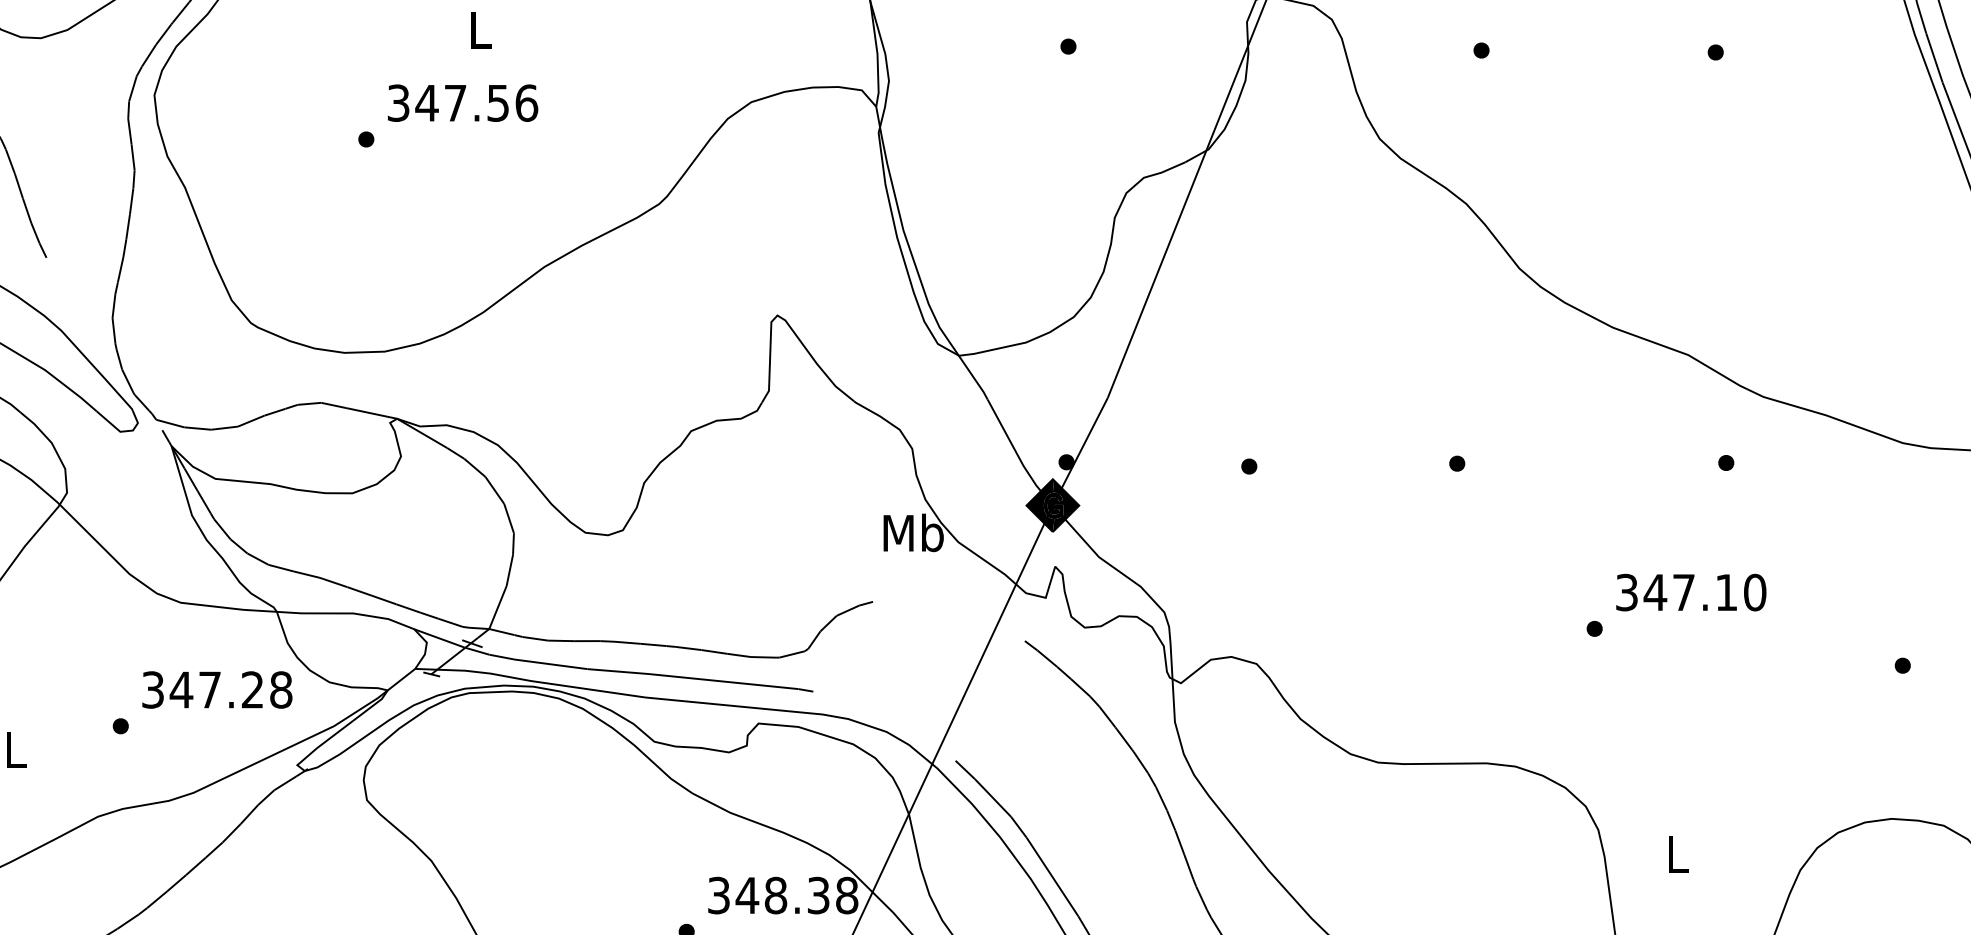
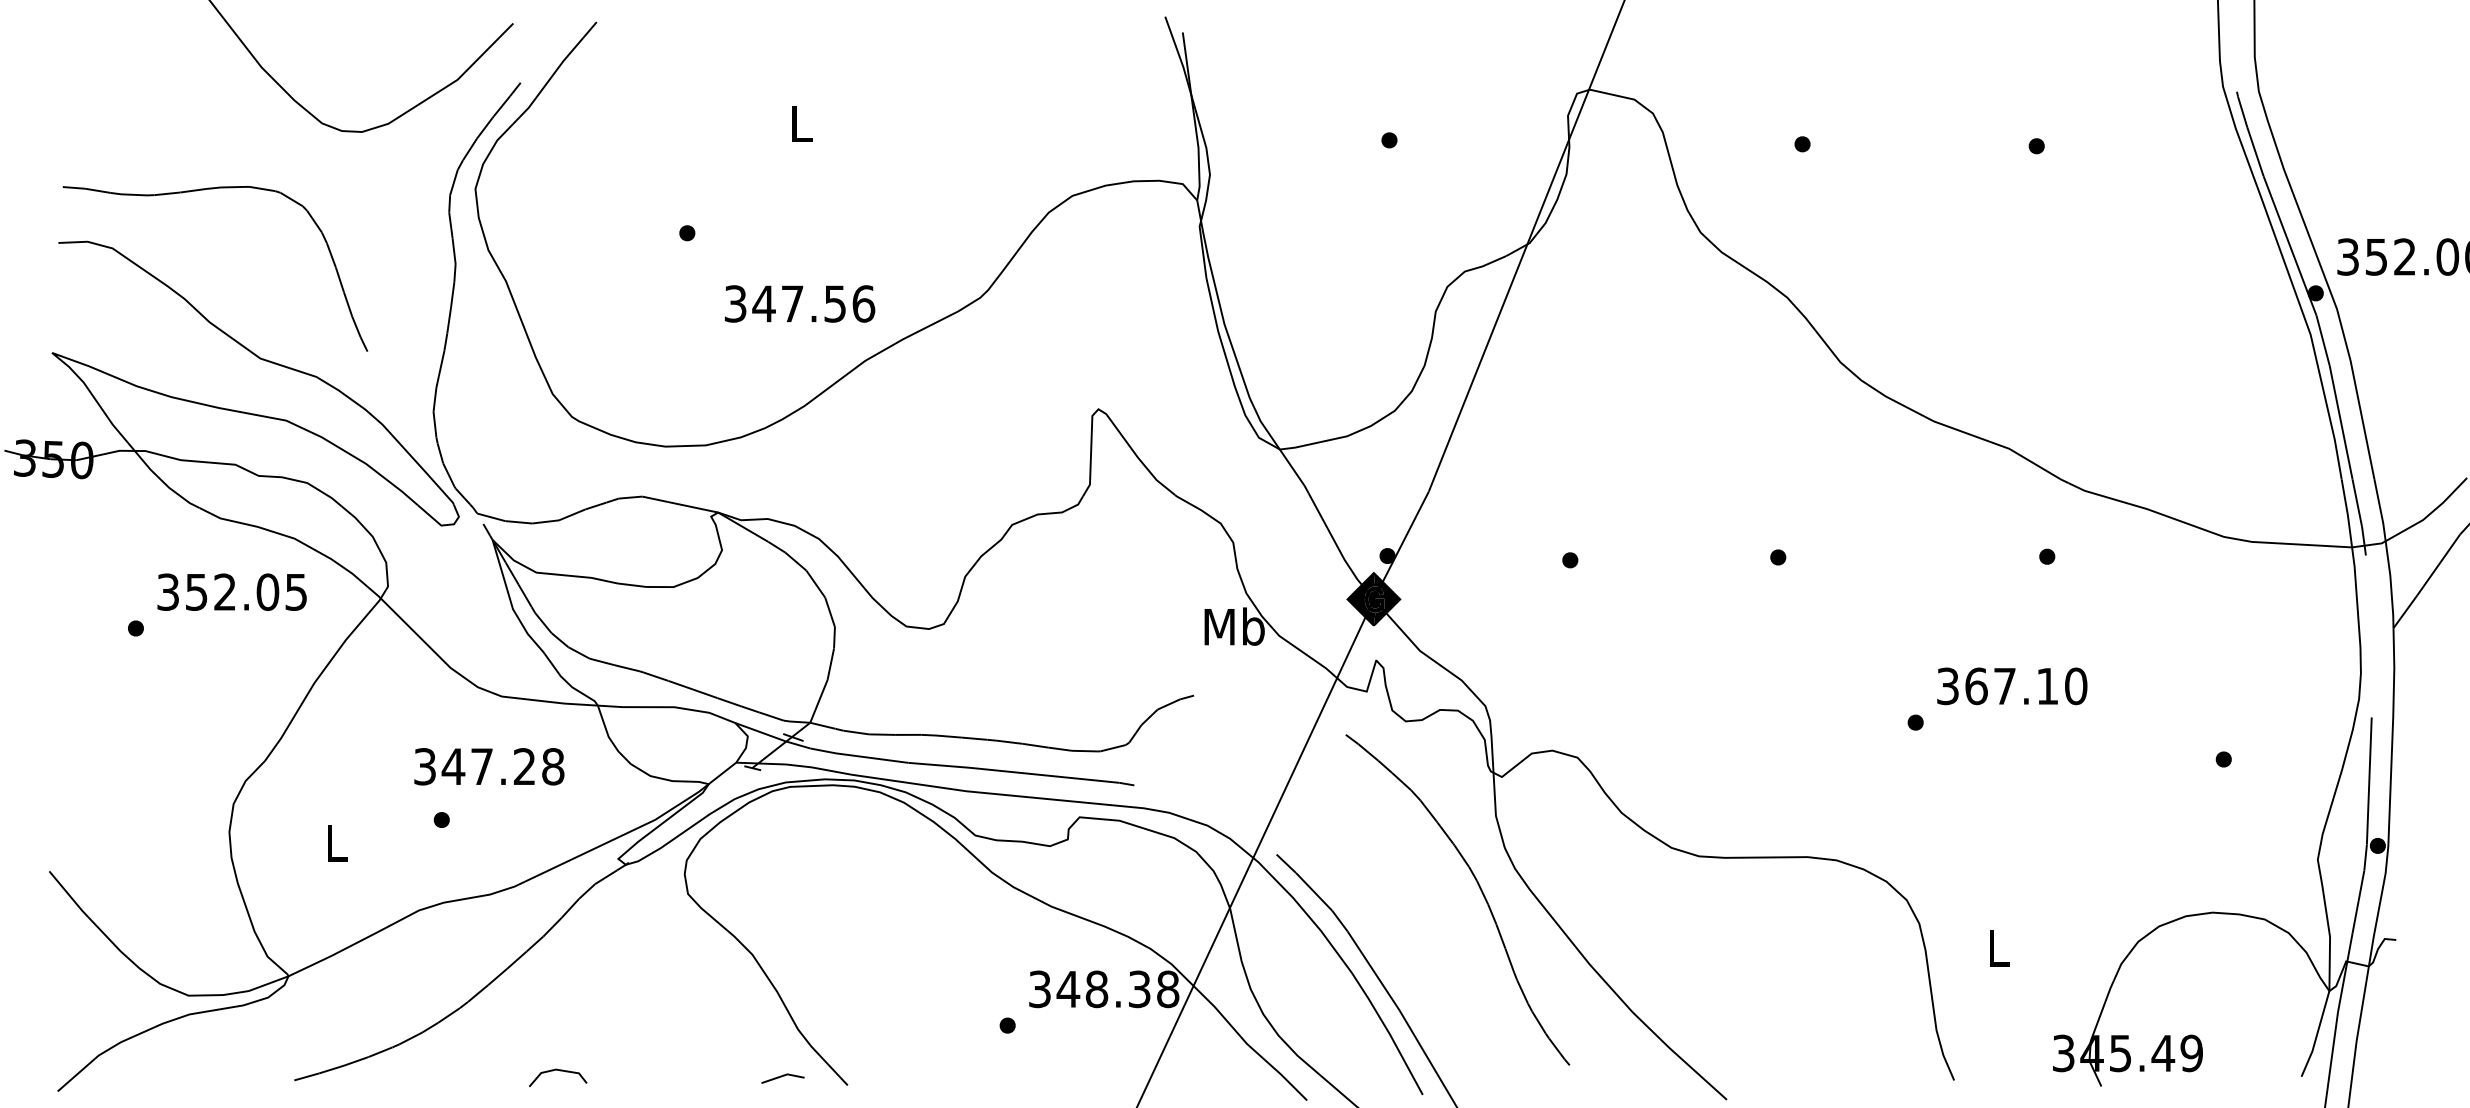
text: (463, 102) -> (800, 303), moved
text: (1655, 592) -> (1976, 686), 347.10 -> 367.10
text: (217, 689) -> (489, 766), moved

